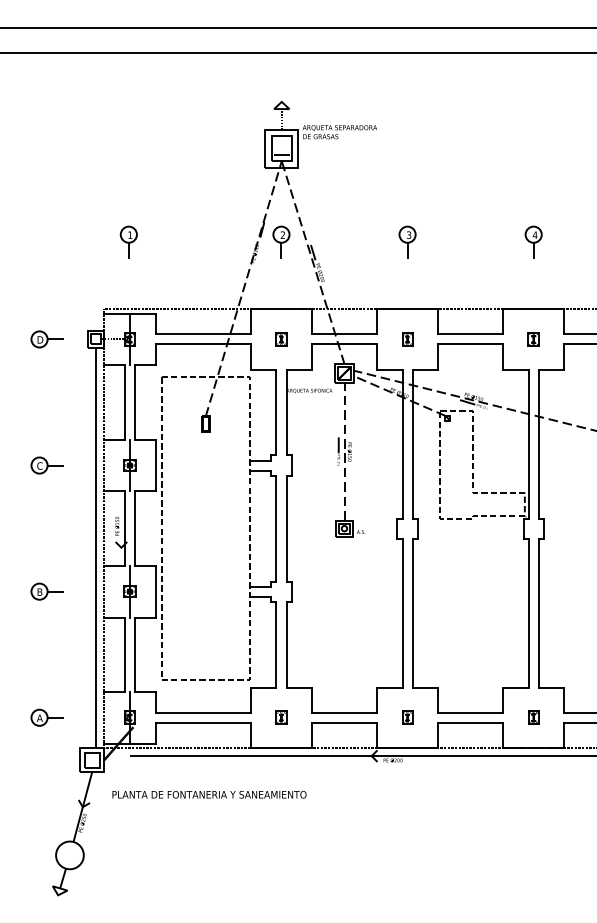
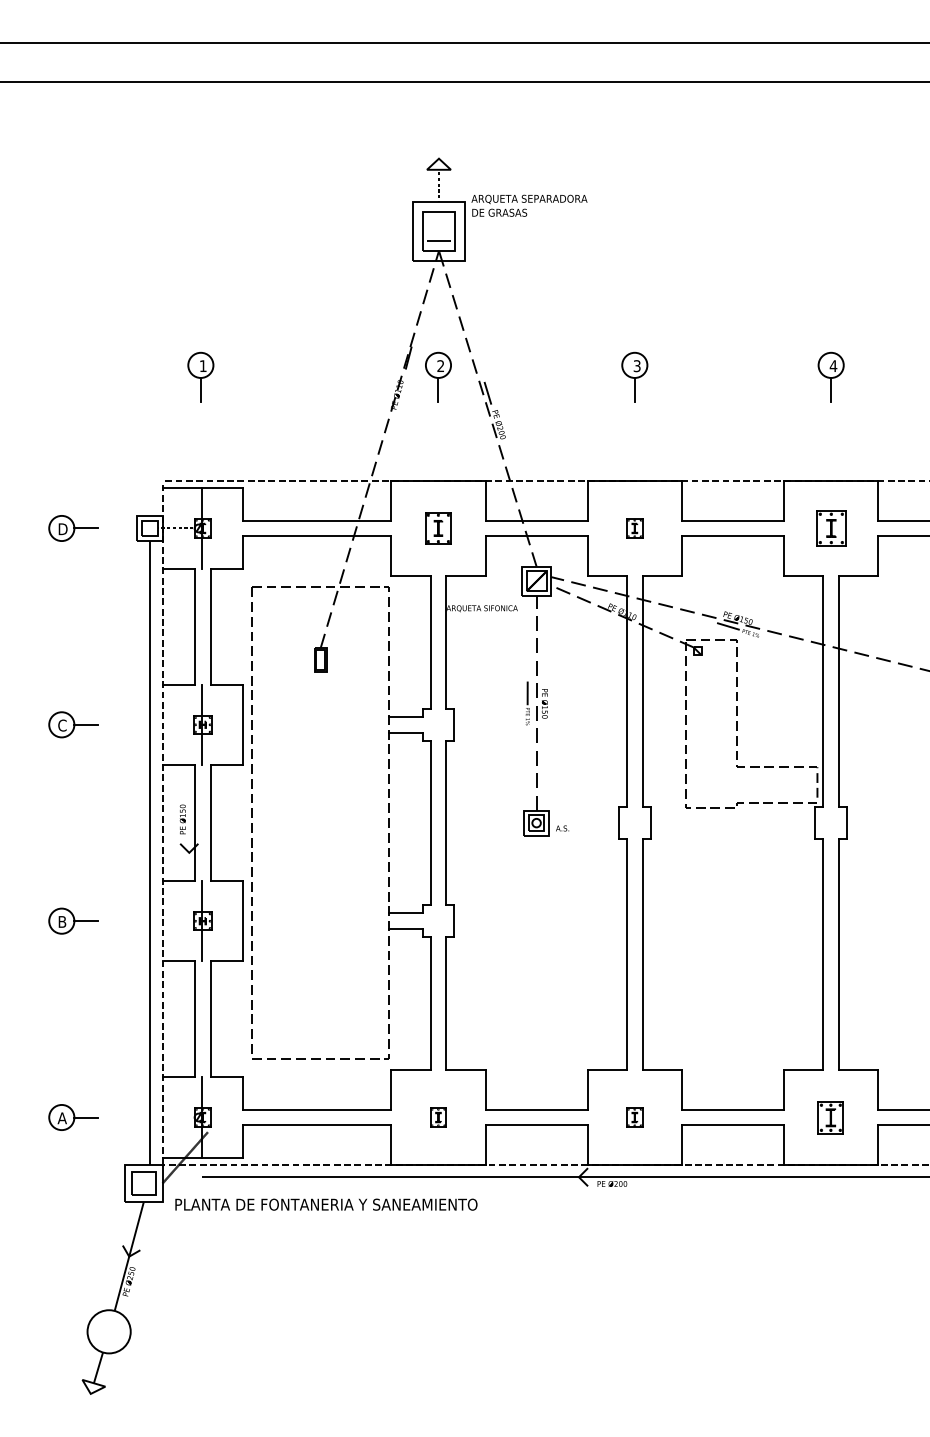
part: (281, 339) -> (438, 528), size x1.6
part: (533, 339) -> (830, 528), size x1.6
part: (533, 717) -> (830, 1117), size x1.6
text: (209, 794) -> (326, 1204), moved

